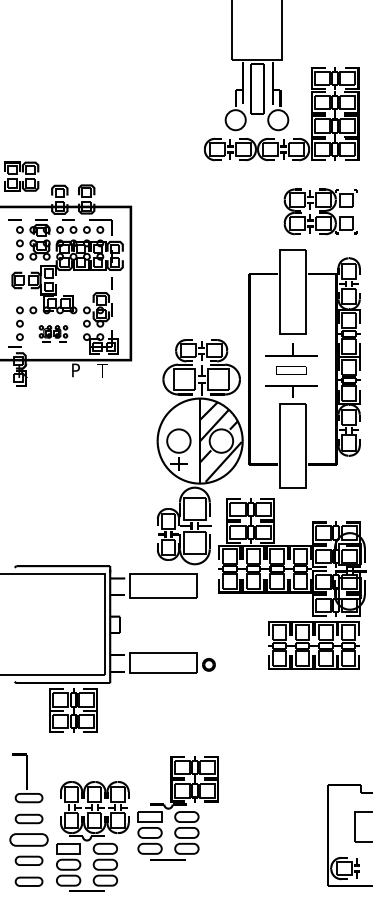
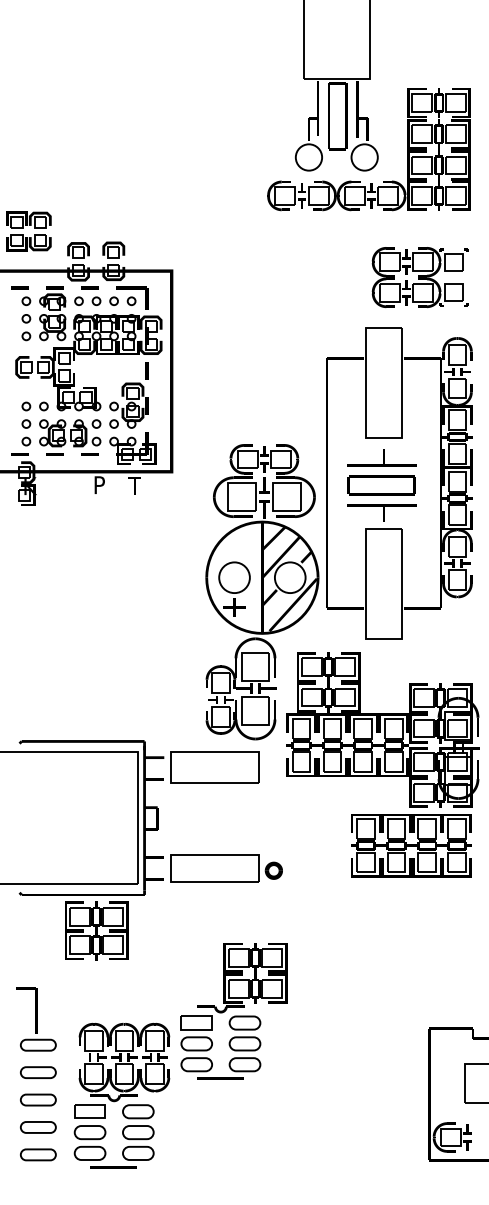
part: (53, 334) -> (70, 437), size x1.67
part: (291, 370) -> (381, 485), size x1.67
part: (178, 808) -> (233, 1011), moved
part: (29, 839) -> (38, 1099), size x0.71

